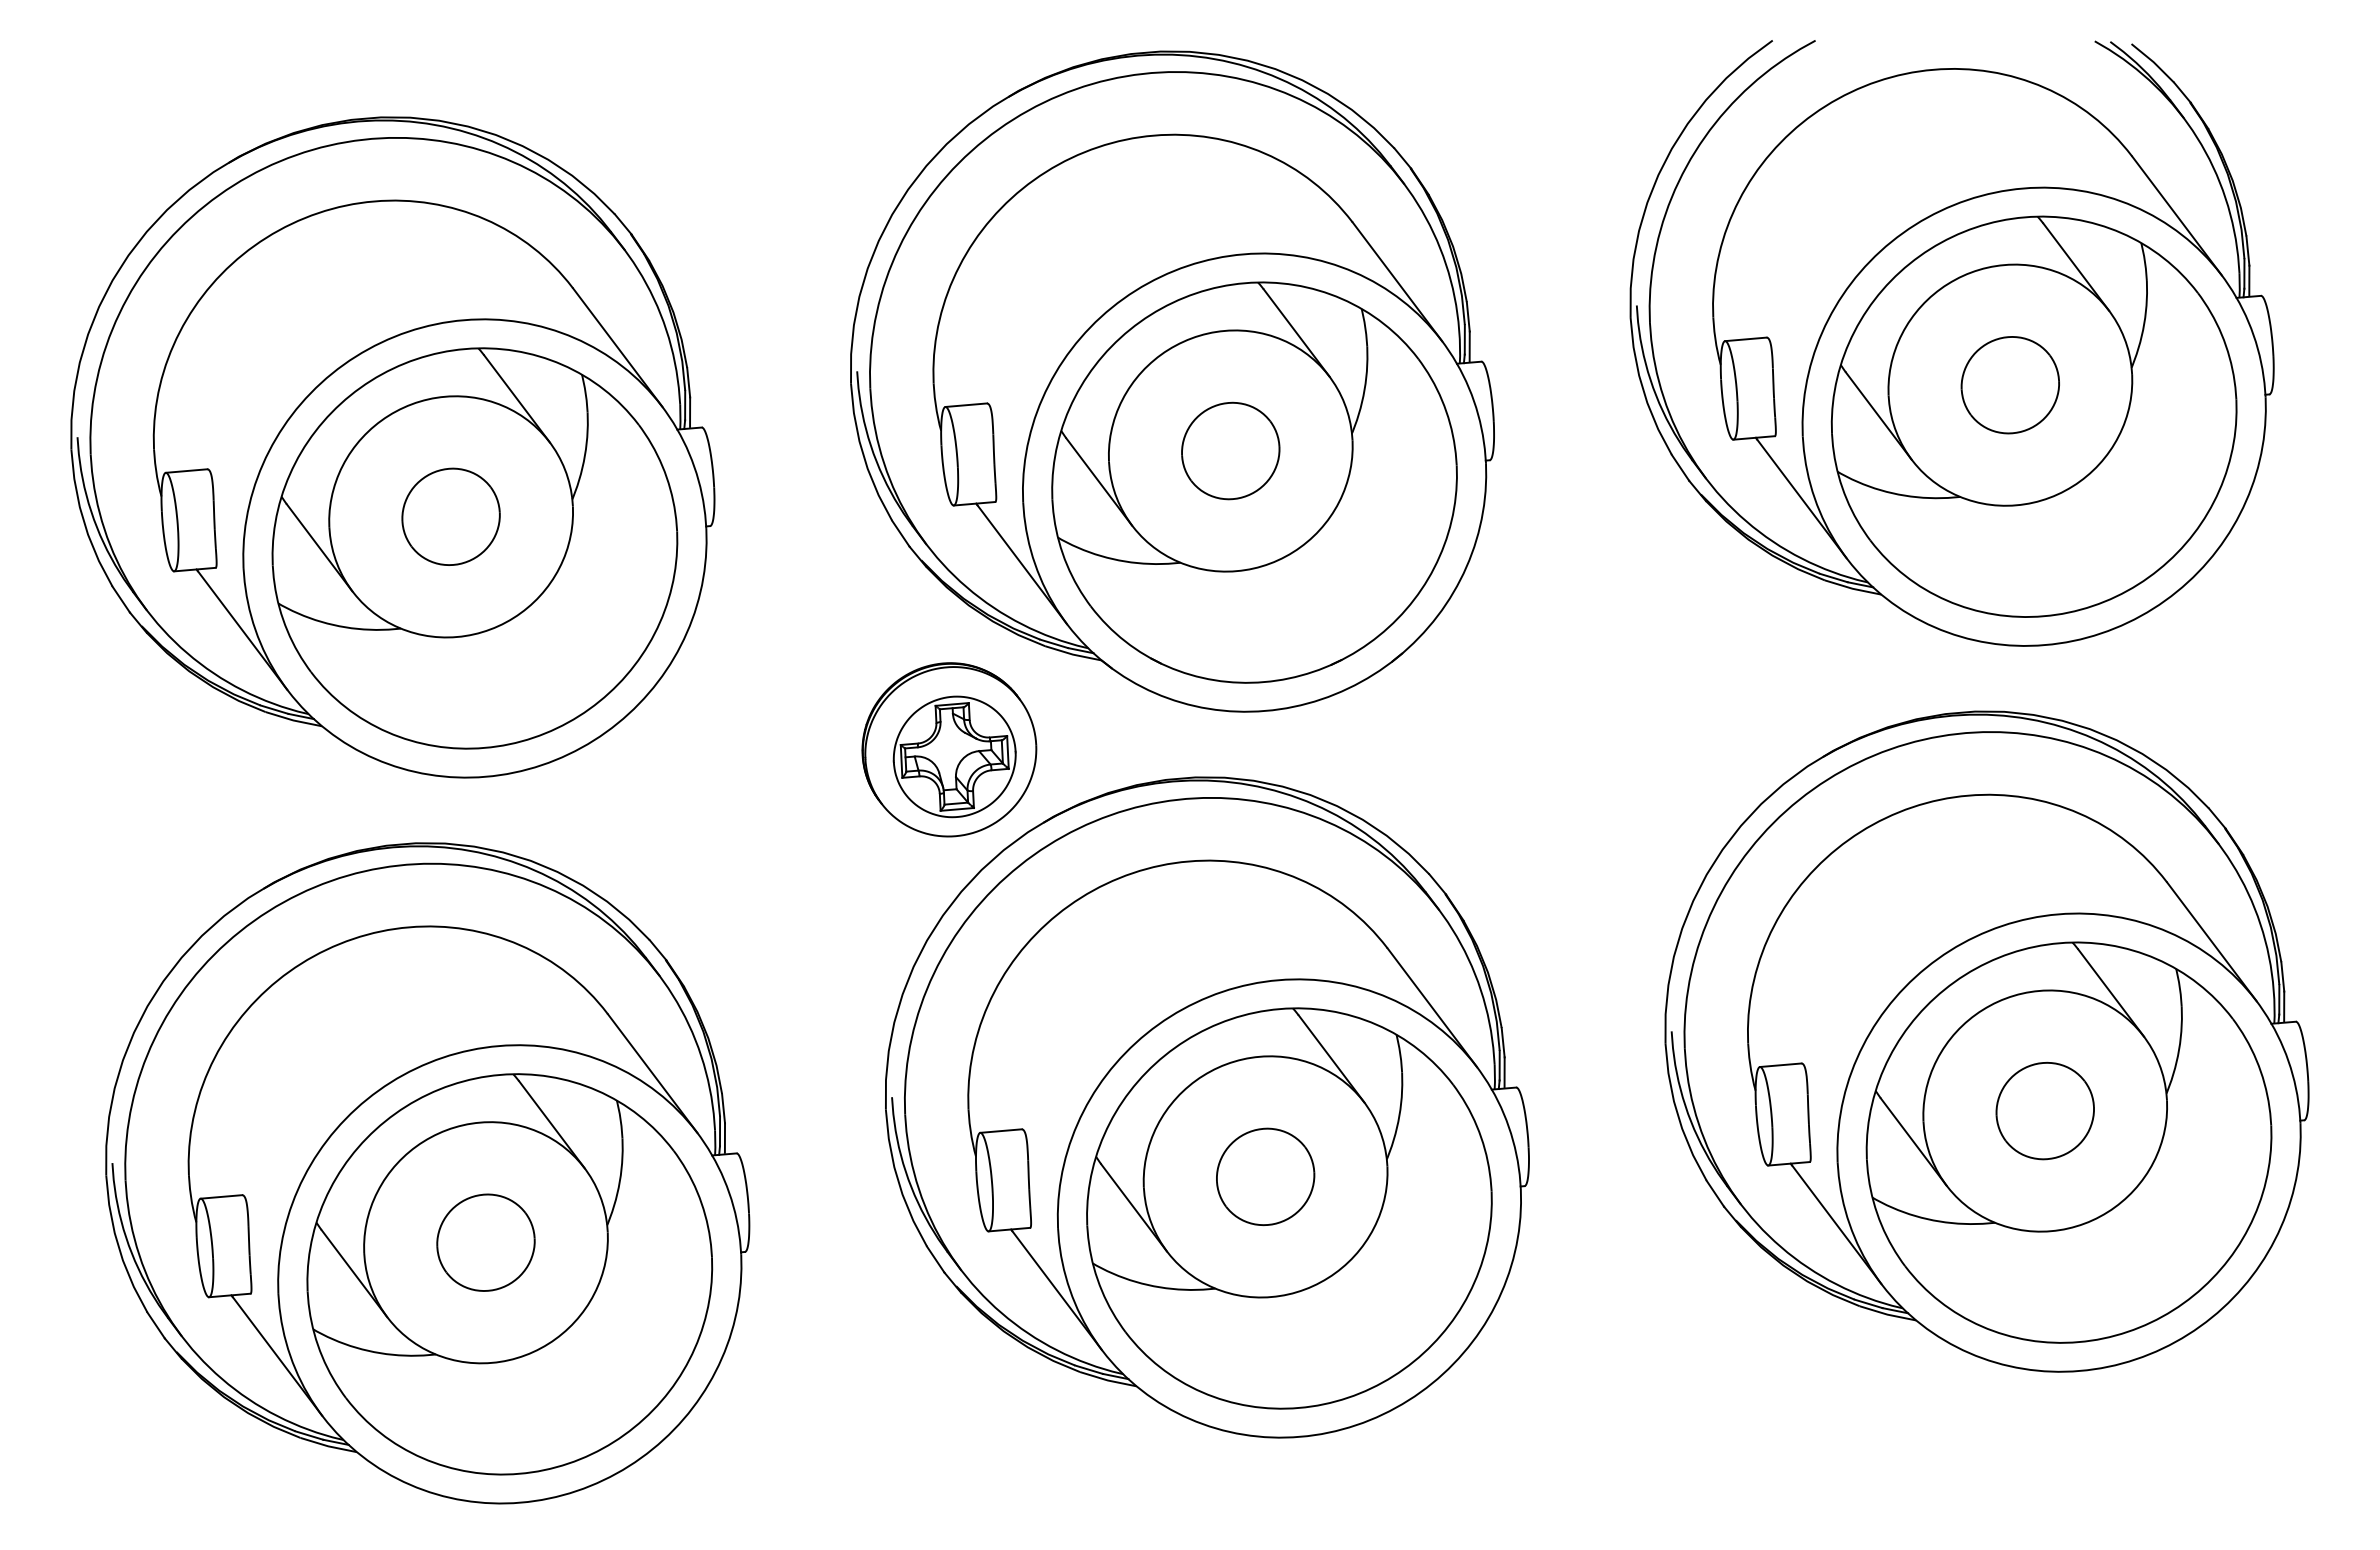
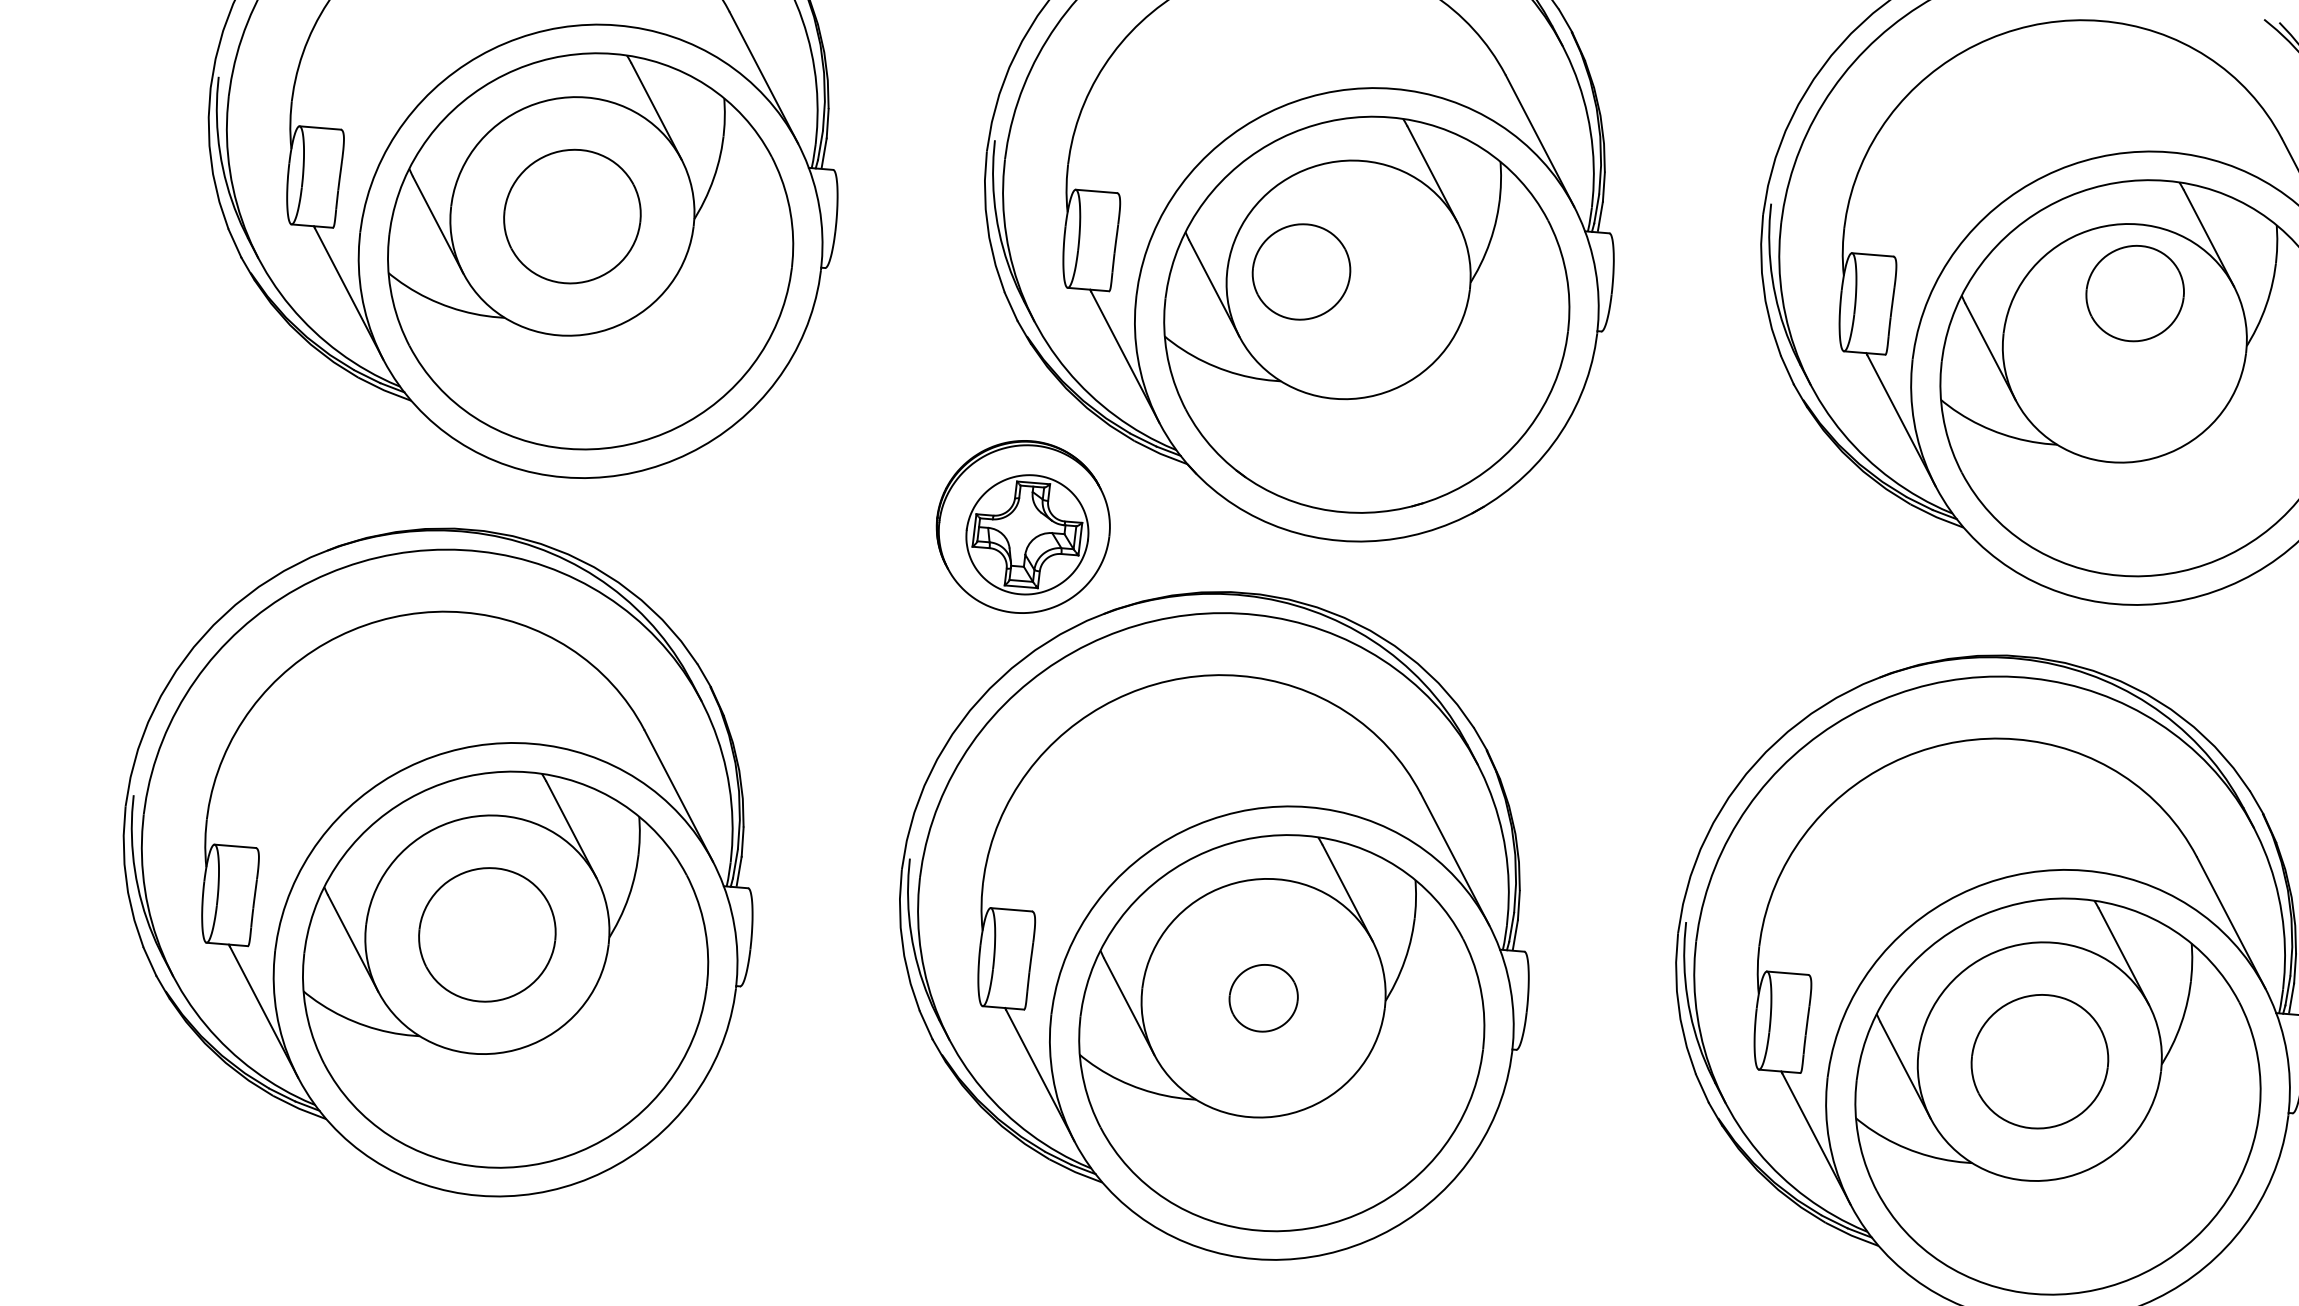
part: (2009, 385) -> (2134, 293), moved
part: (1230, 450) -> (1301, 271), moved
part: (450, 516) -> (571, 215), size x1.4
part: (2044, 1110) -> (2039, 1060), size x1.4
part: (1265, 1176) -> (1263, 997), size x0.7
part: (485, 1242) -> (486, 934), size x1.4

